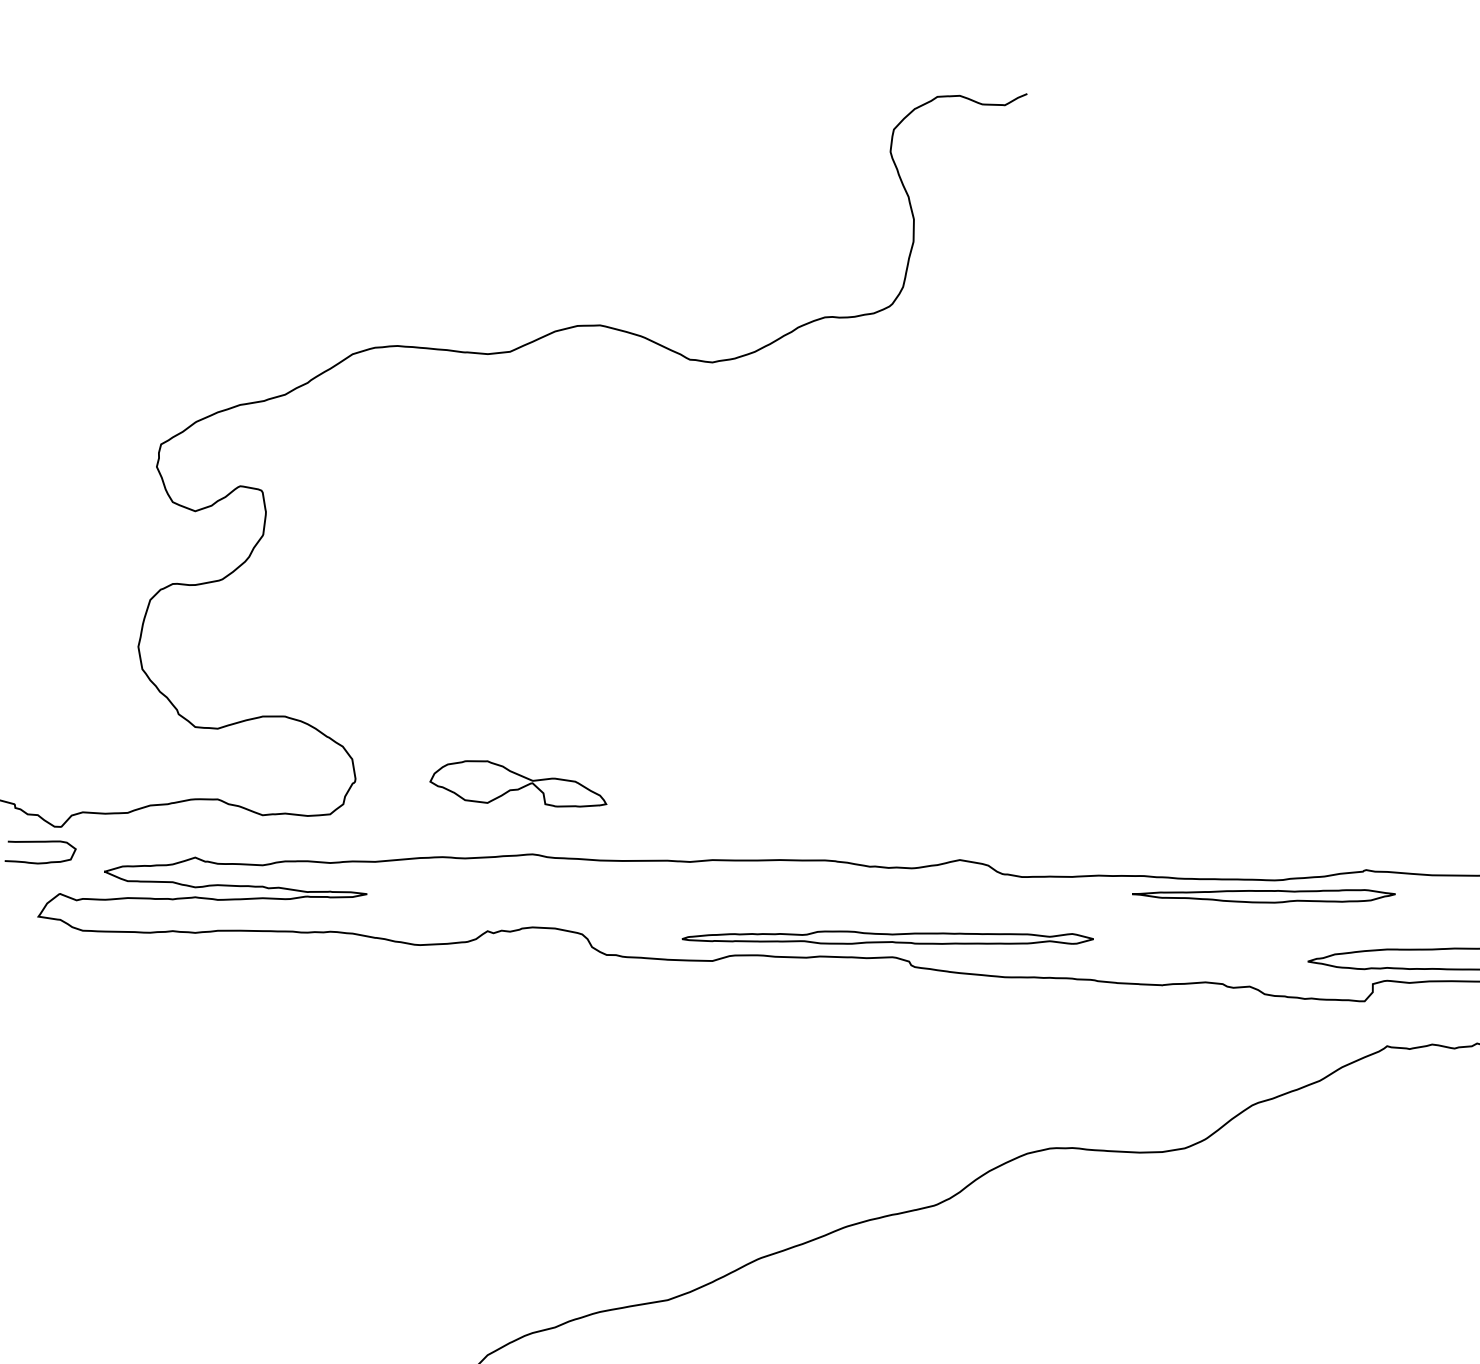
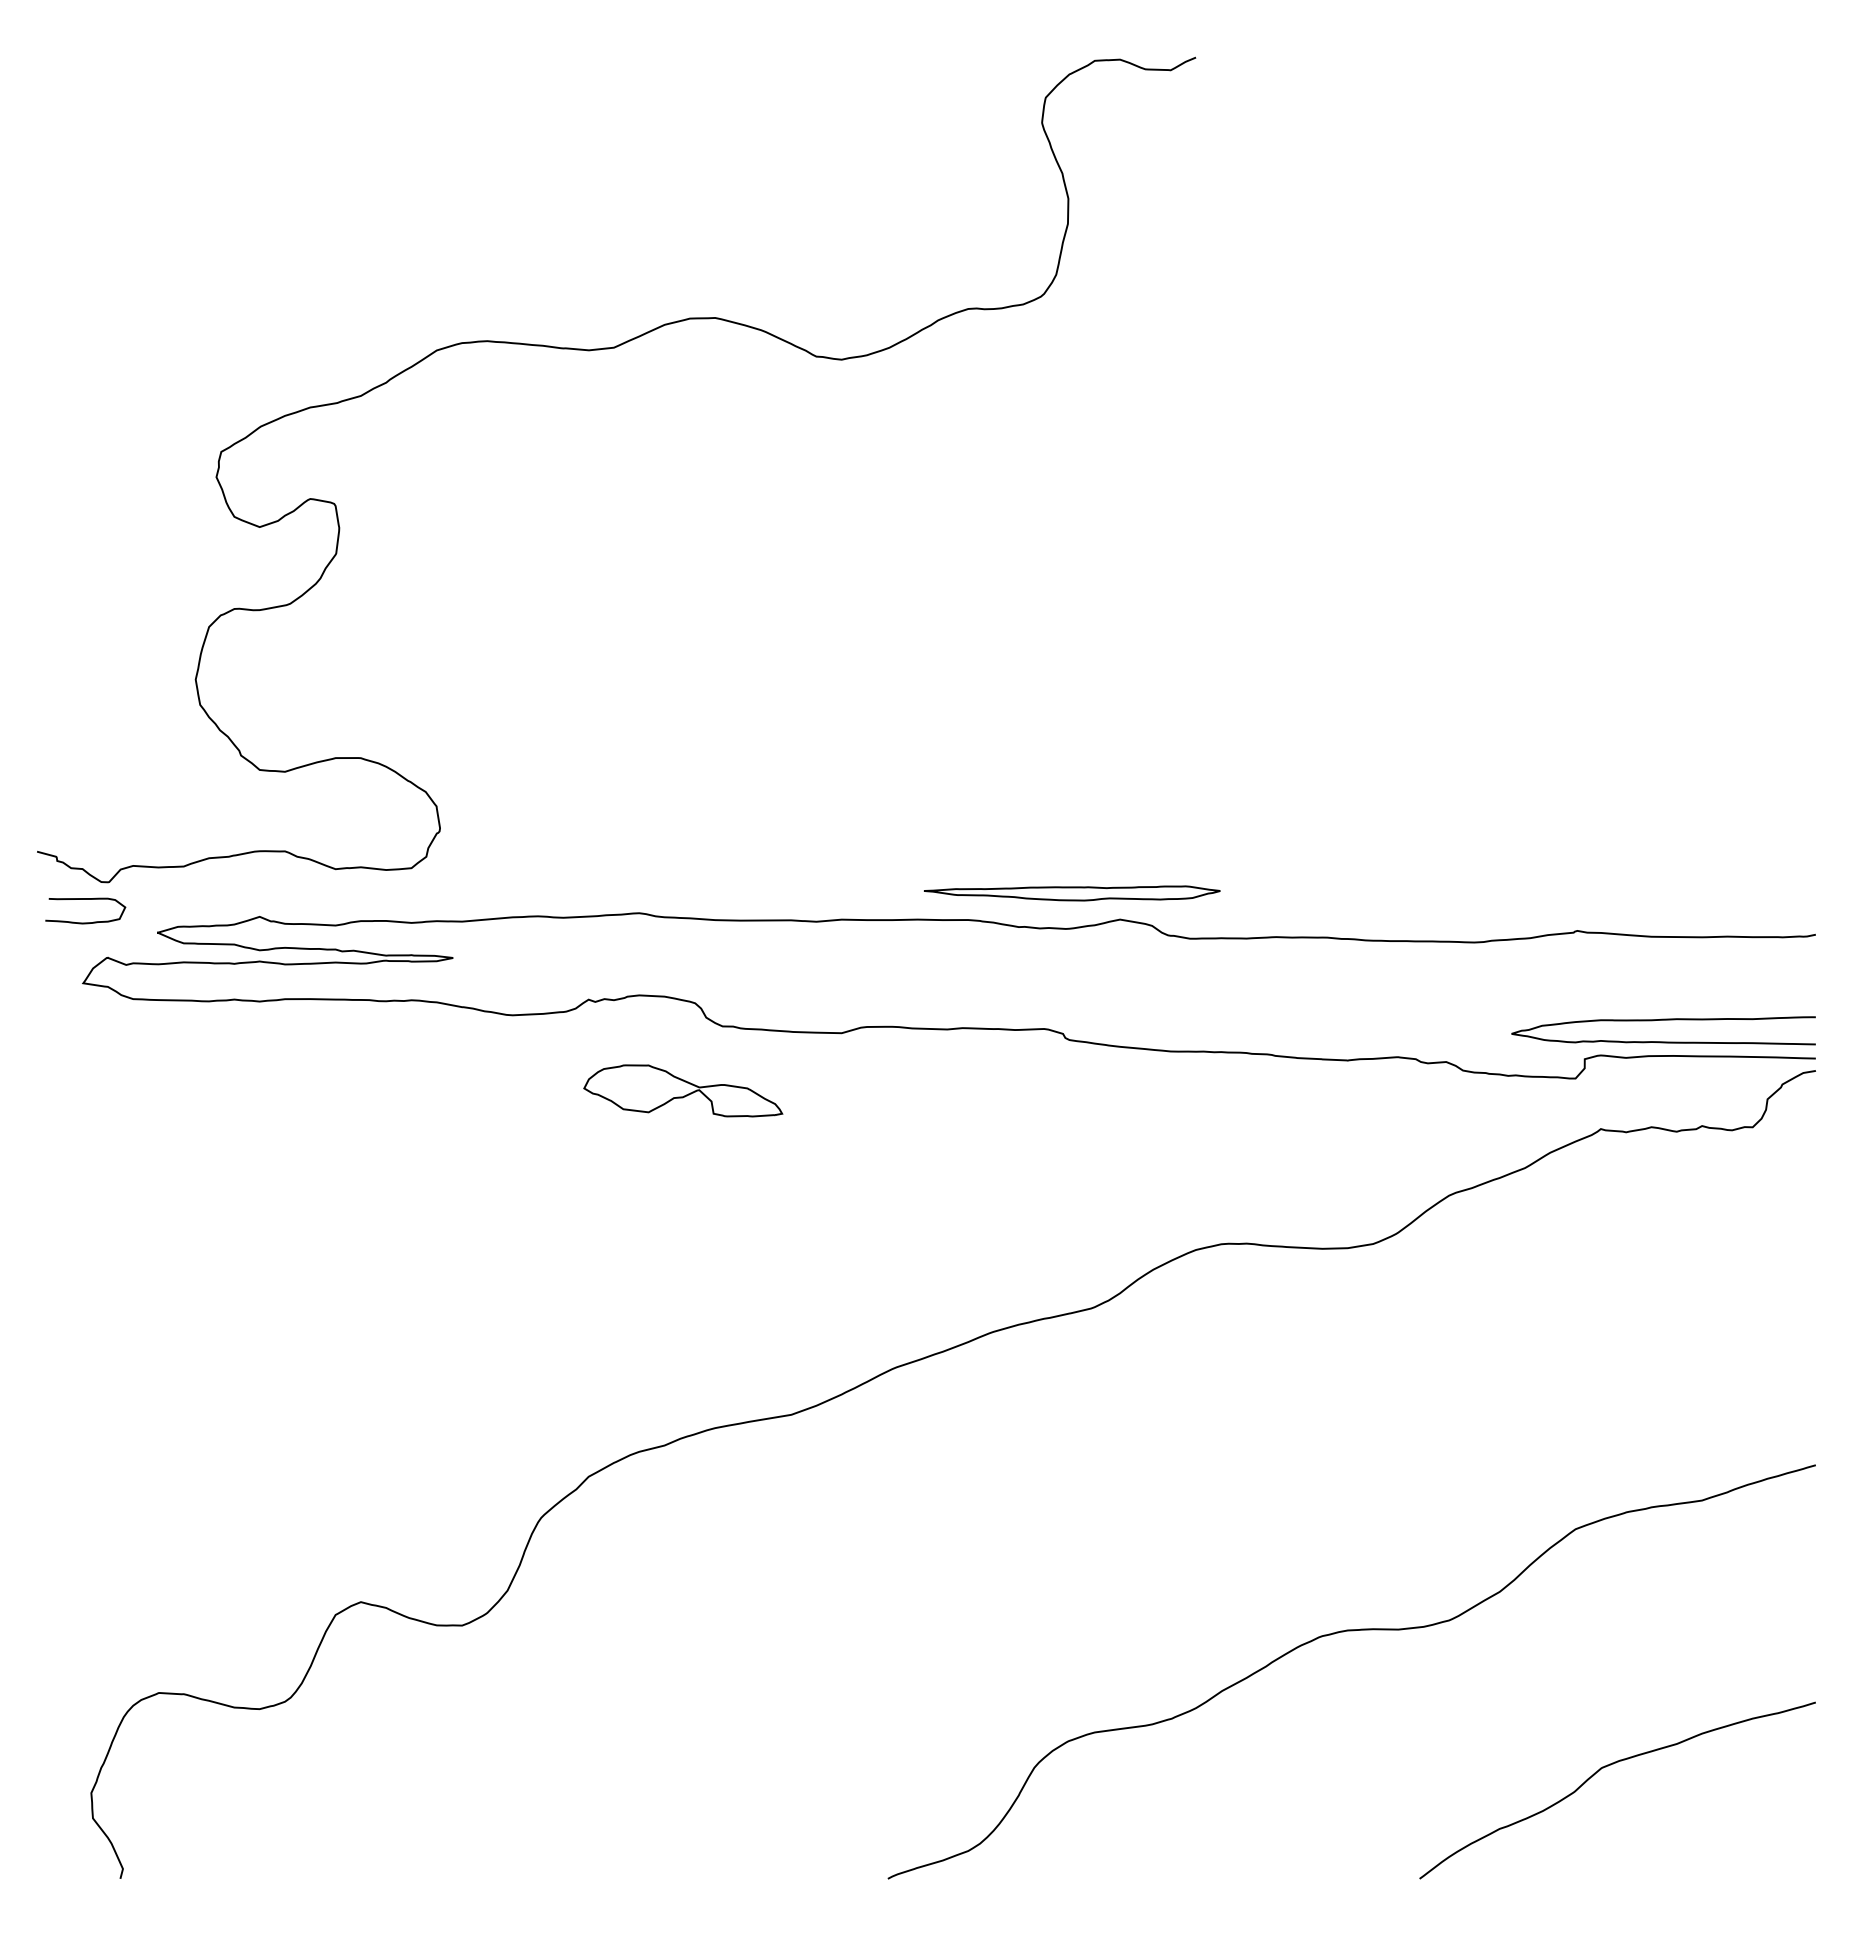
part: (518, 783) -> (683, 1090), moved
part: (1264, 896) -> (1072, 893), moved
part: (887, 937) -> (1038, 1006), removed

